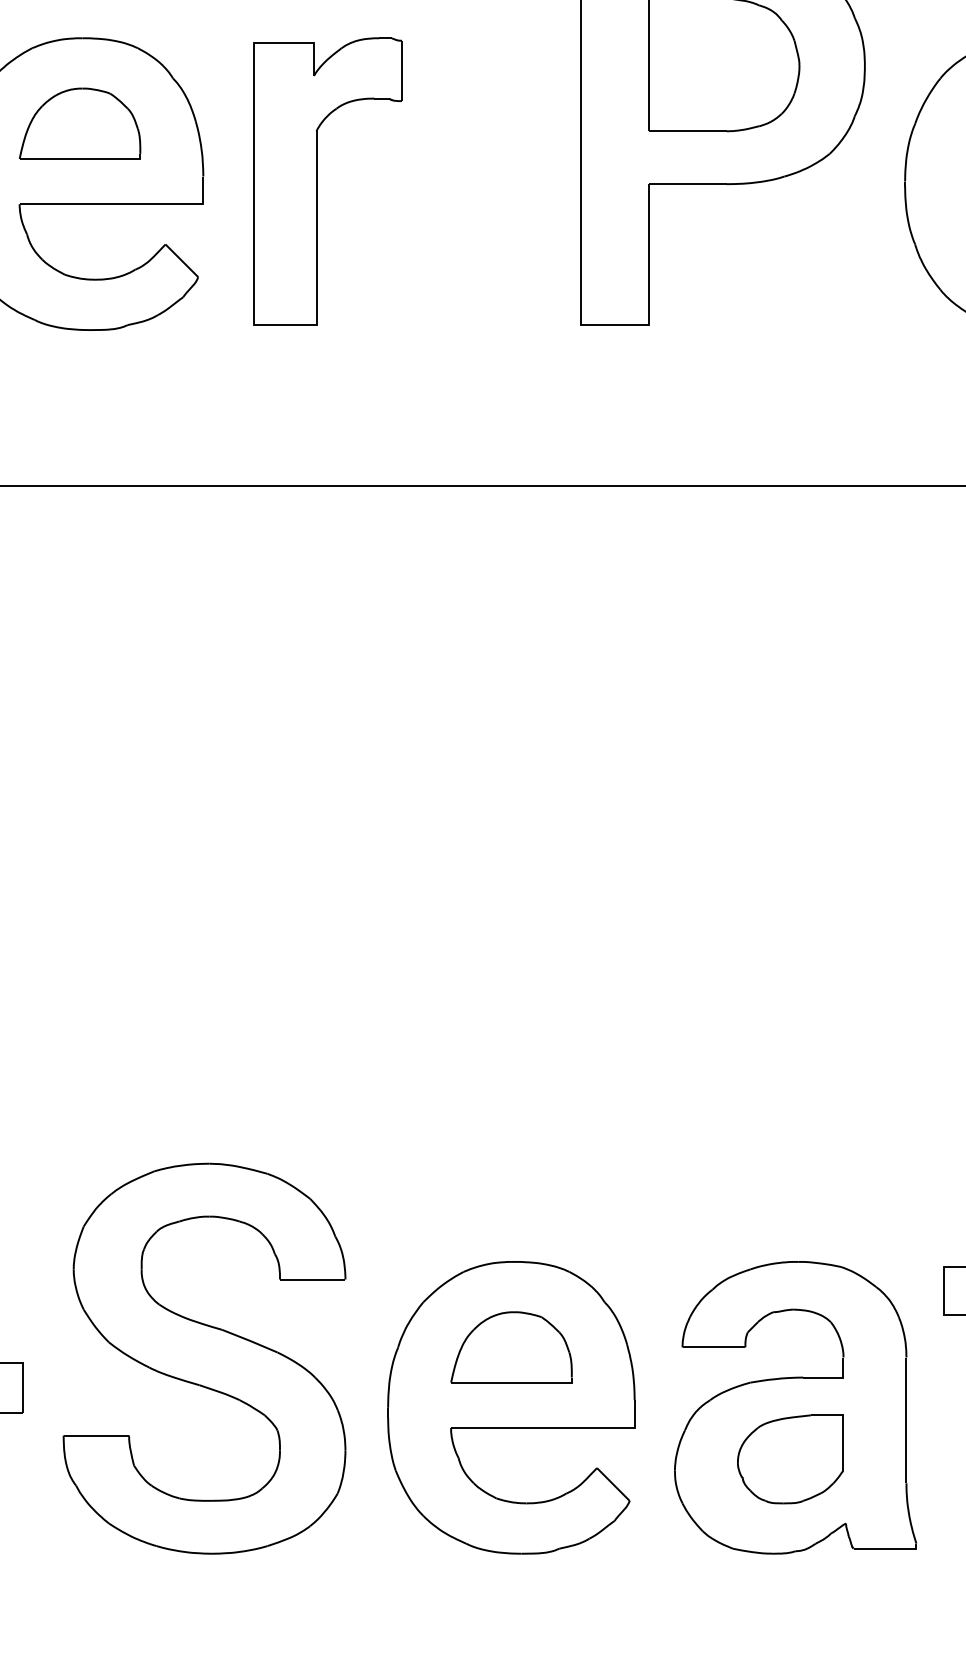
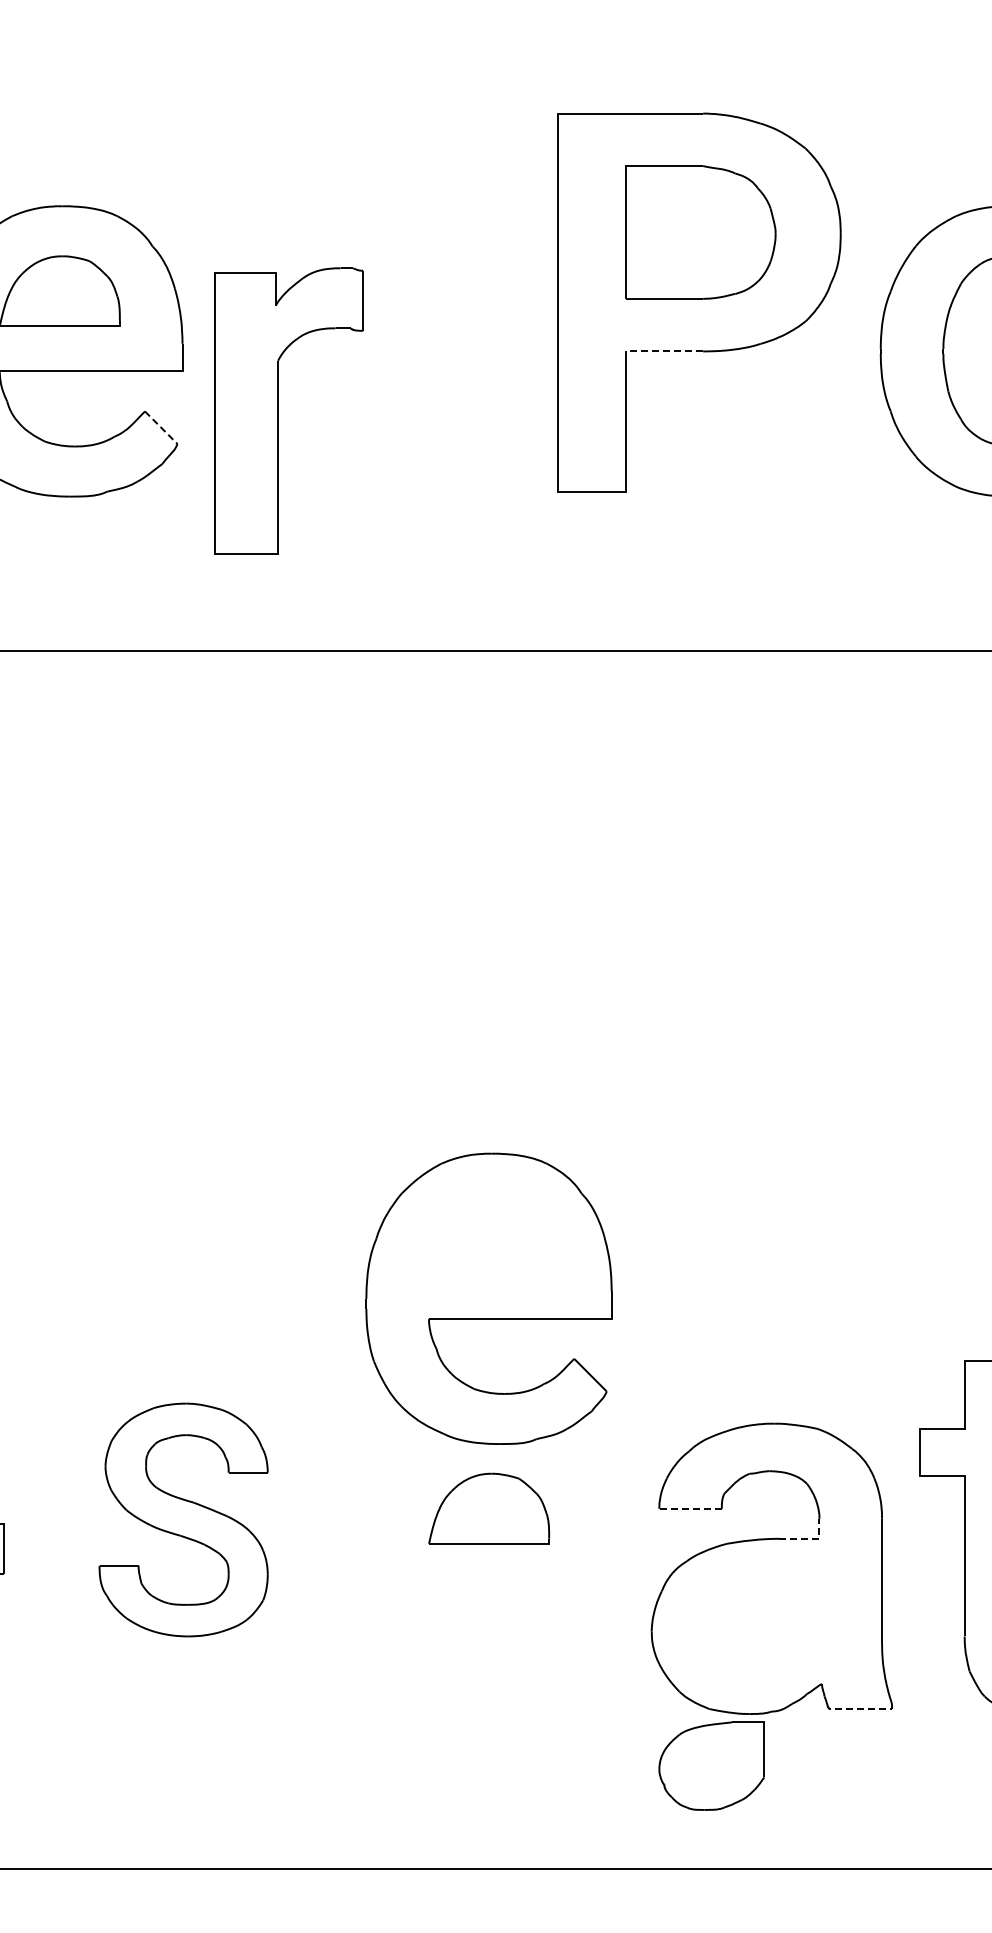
part: (316, 181) -> (278, 410), moved
line: (687, 184) -> (664, 351), solid -> dashed
line: (182, 261) -> (161, 428), solid -> dashed
line: (713, 1347) -> (690, 1508), solid -> dashed
part: (204, 1358) -> (183, 1519), size x0.6
line: (833, 1377) -> (809, 1538), solid -> dashed
part: (510, 1407) -> (488, 1298), moved
part: (790, 1458) -> (711, 1765), moved
line: (888, 1549) -> (864, 1709), solid -> dashed

